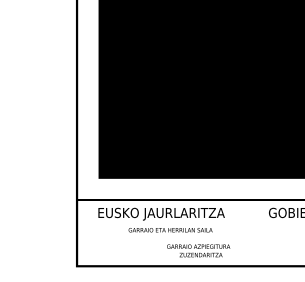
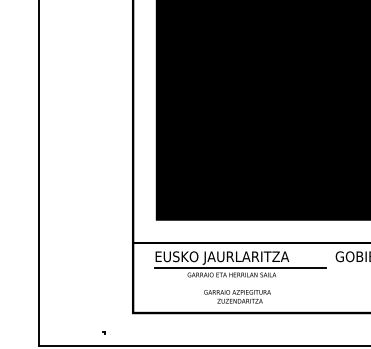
line: (178, 223) -> (240, 267), added
text: (198, 250) -> (237, 296), moved

